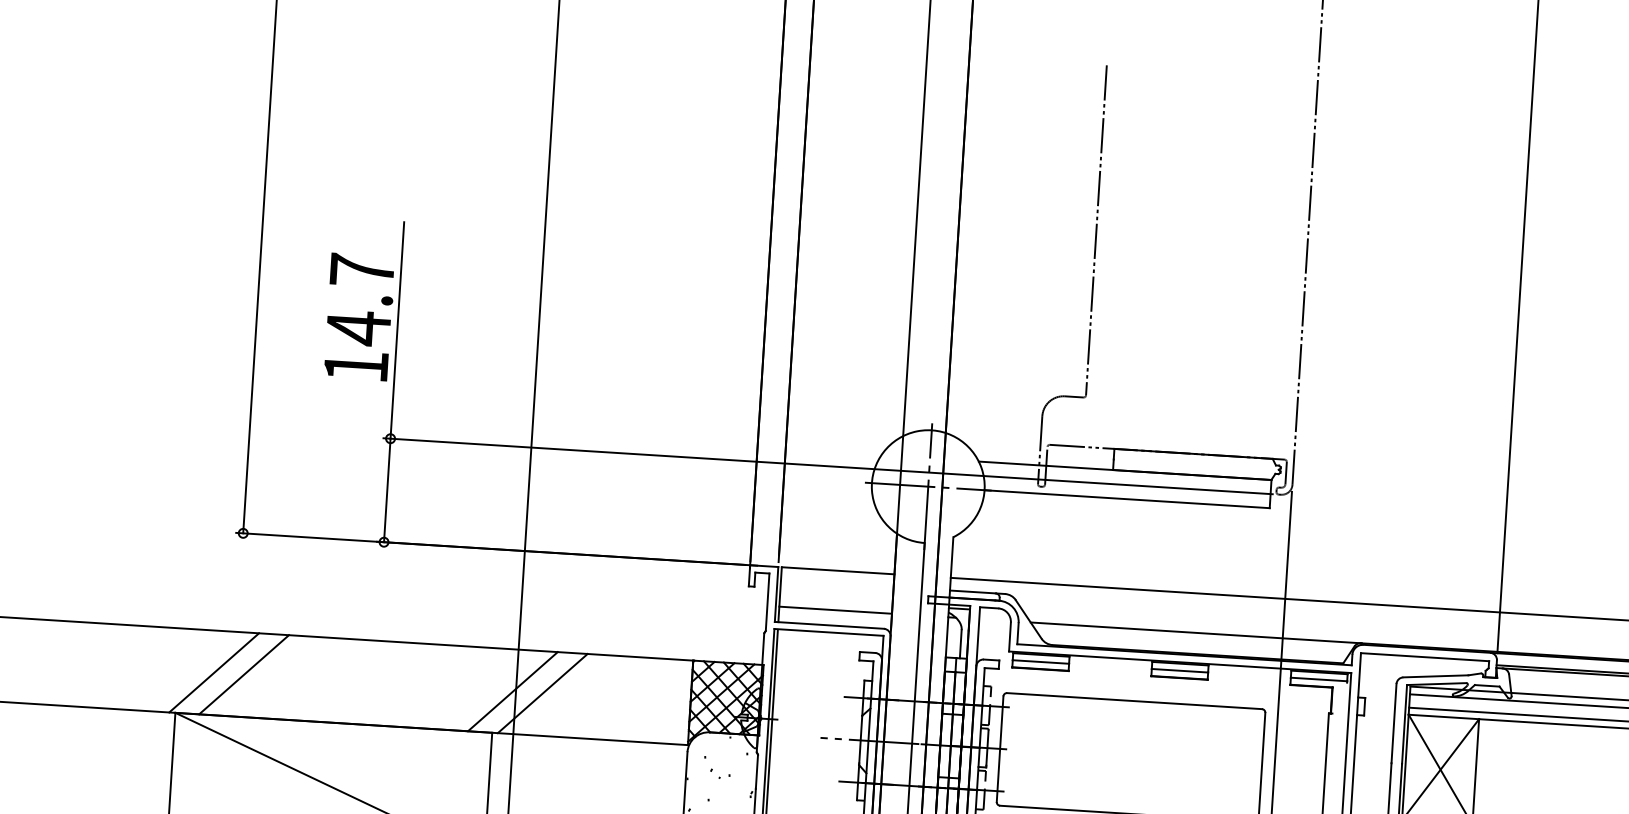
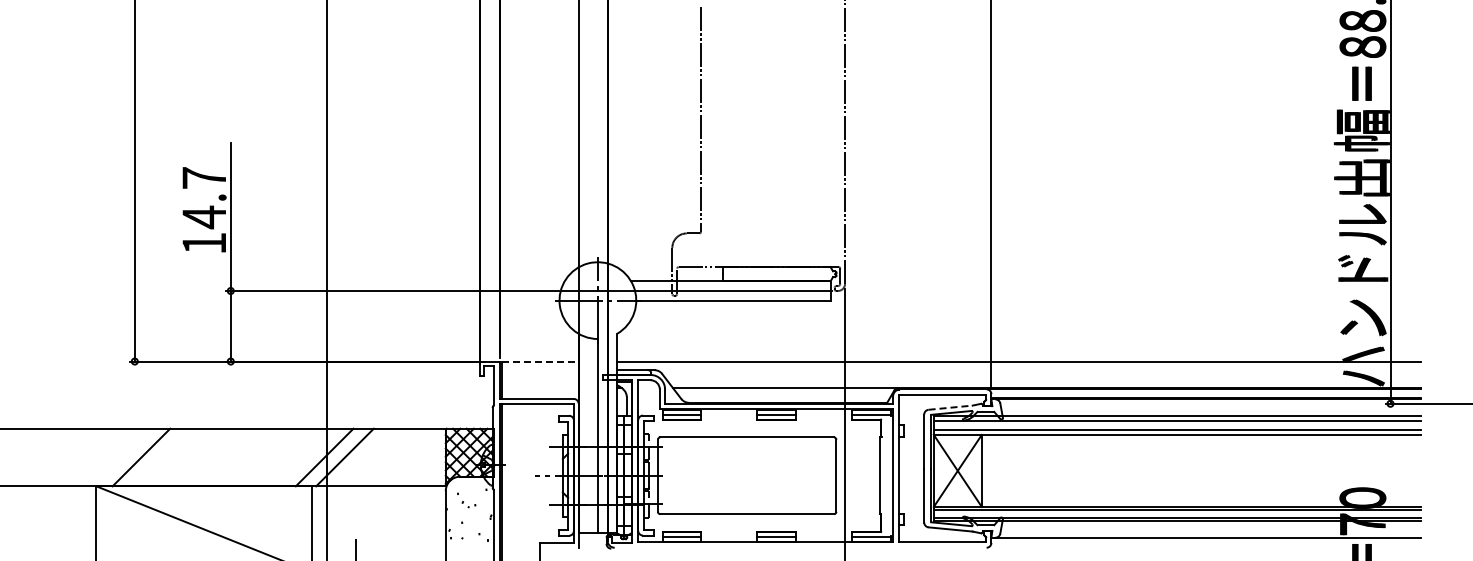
line: (838, 570) -> (540, 361), solid -> dashed
line: (834, 610) -> (539, 388), removed
line: (213, 672) -> (120, 457), removed
line: (1437, 676) -> (951, 407), solid -> dashed

